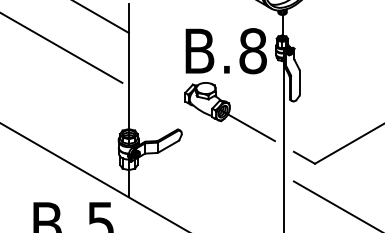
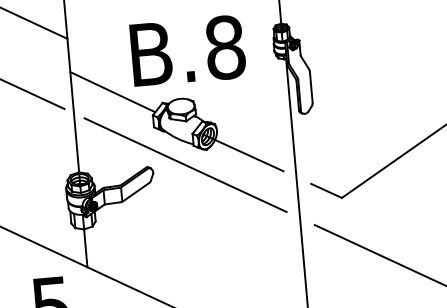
text: (225, 51) -> (187, 51), moved
line: (157, 73) -> (112, 91), added
line: (205, 130) -> (185, 165), added

